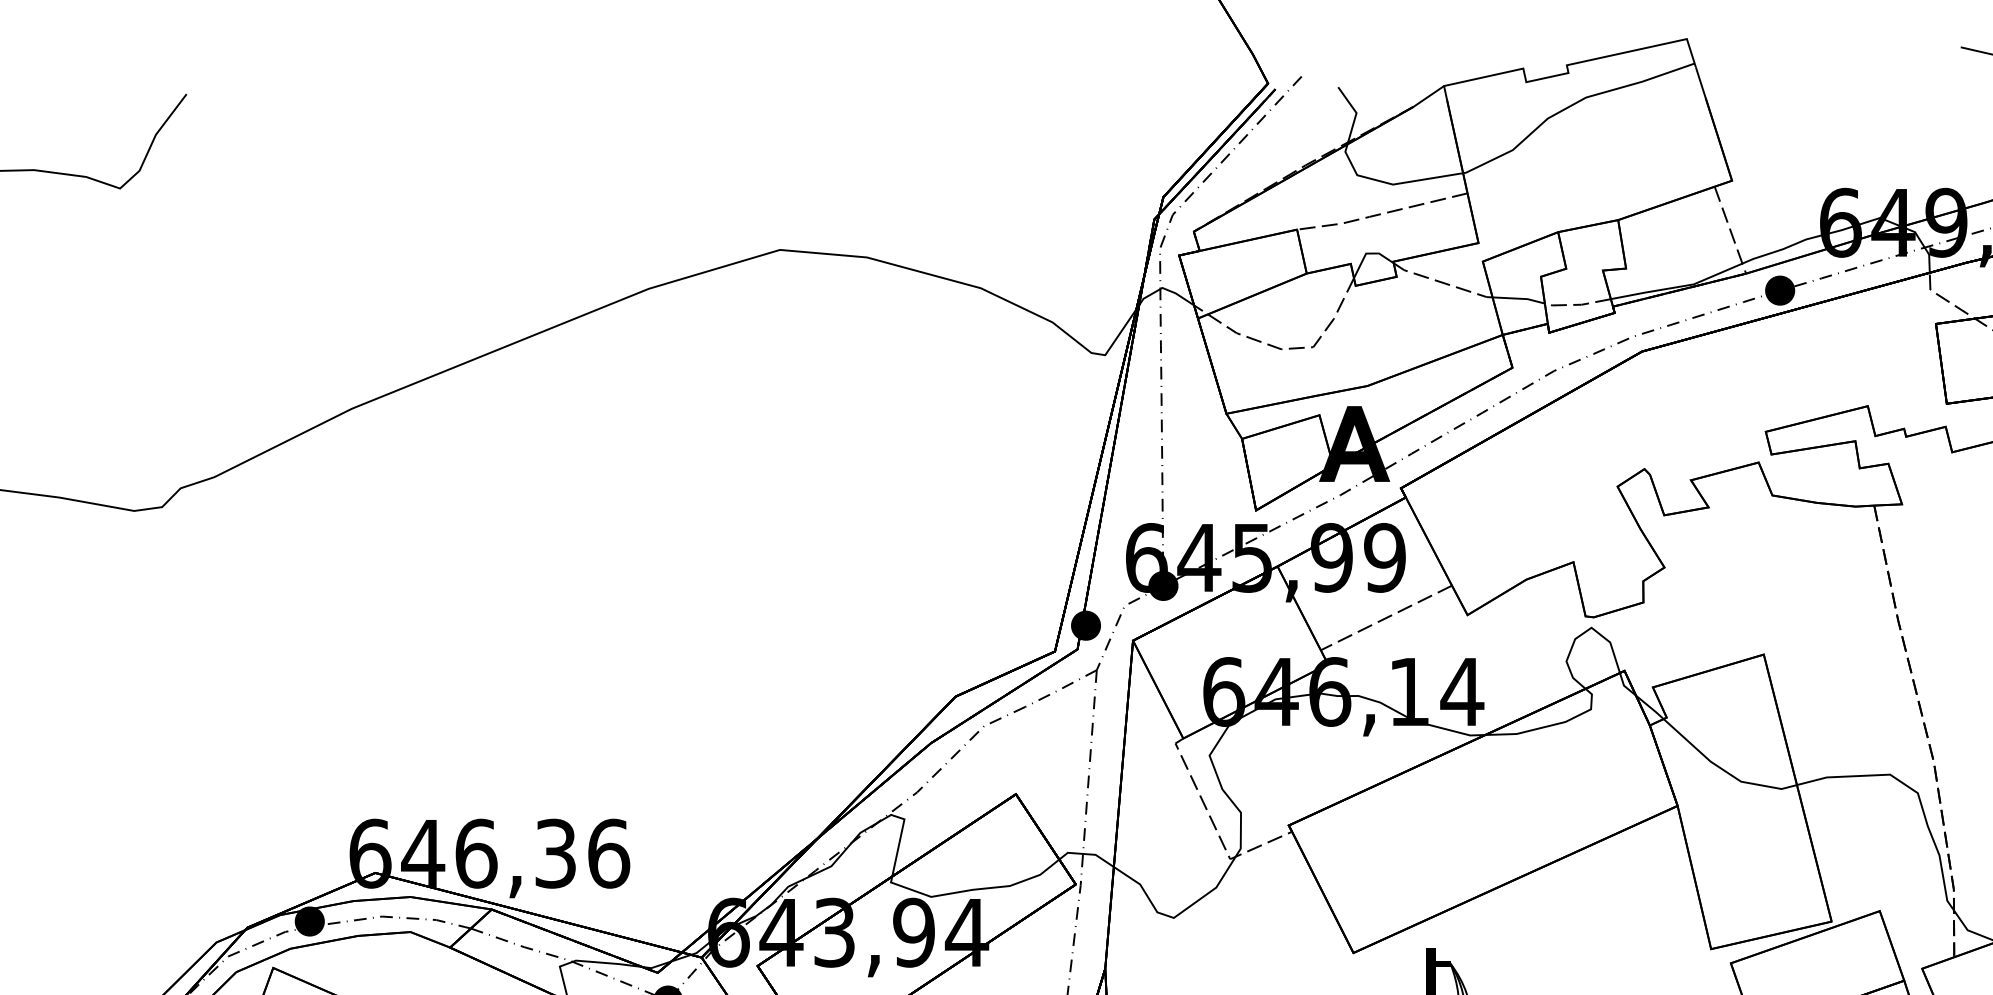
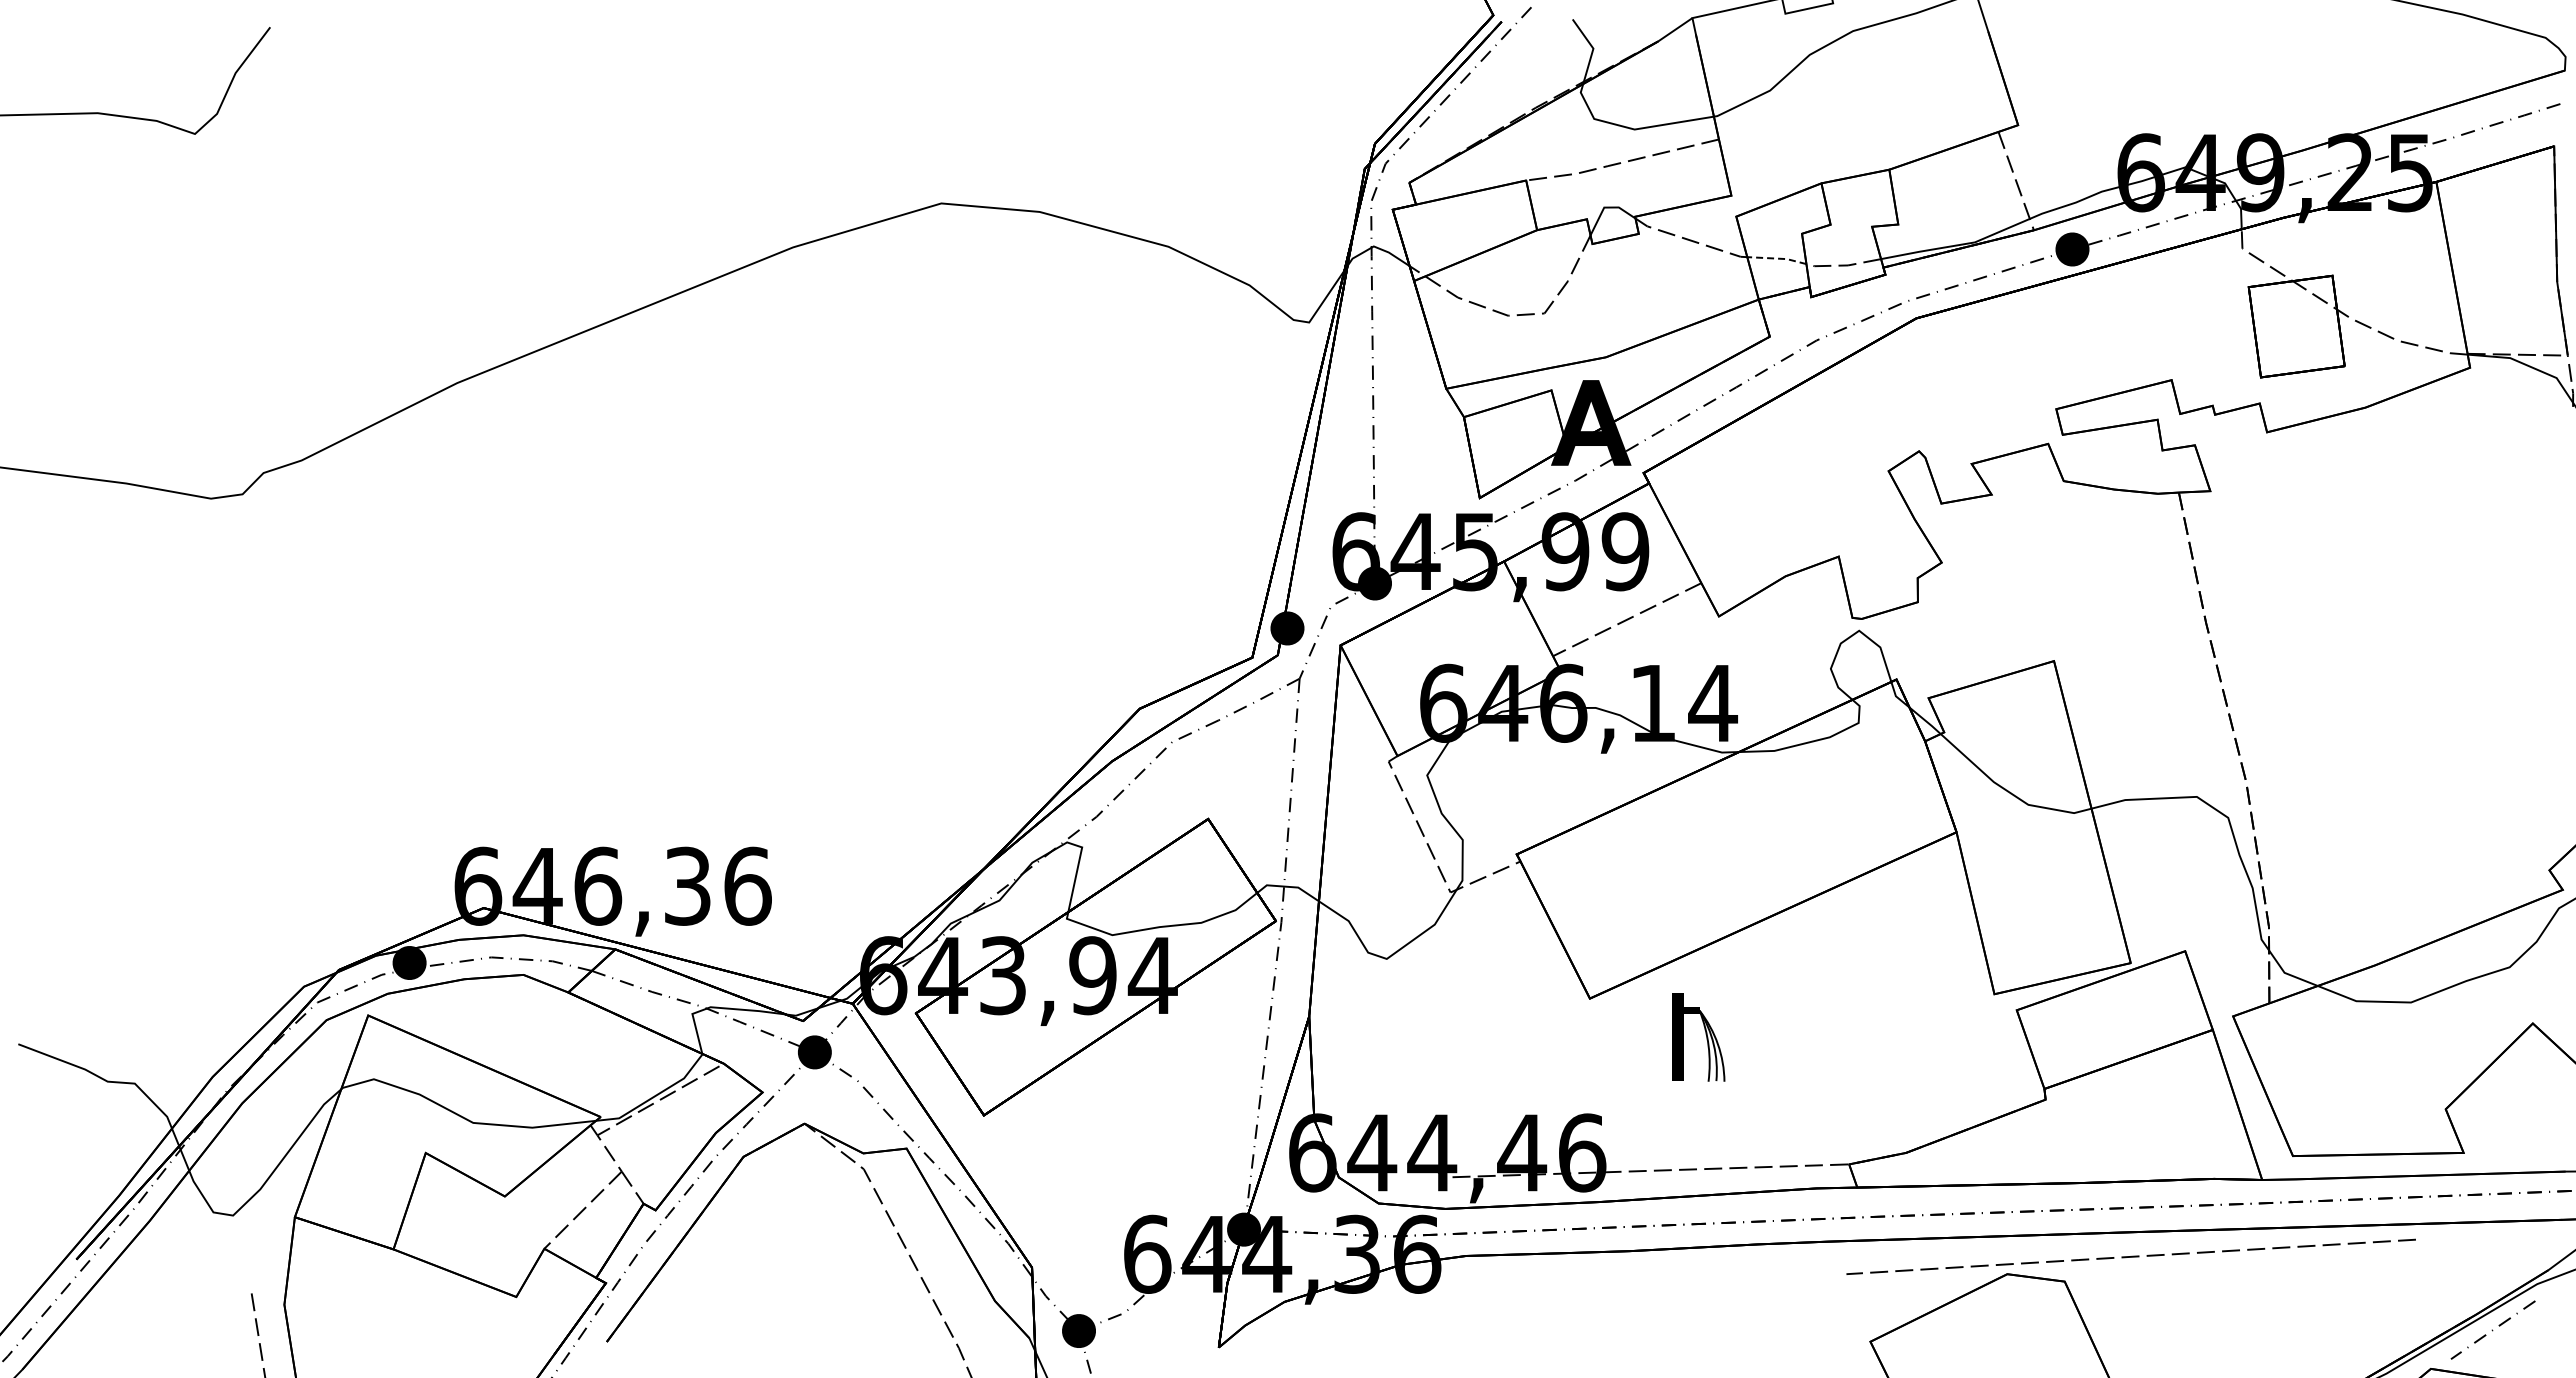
line: (1520, 298) -> (1778, 258), solid -> dashed

